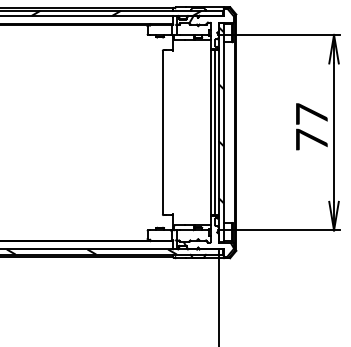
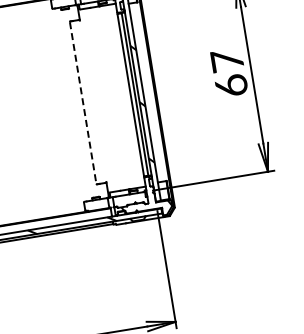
line: (162, 132) -> (82, 102), solid -> dashed
text: (311, 139) -> (231, 85), 77 -> 67

